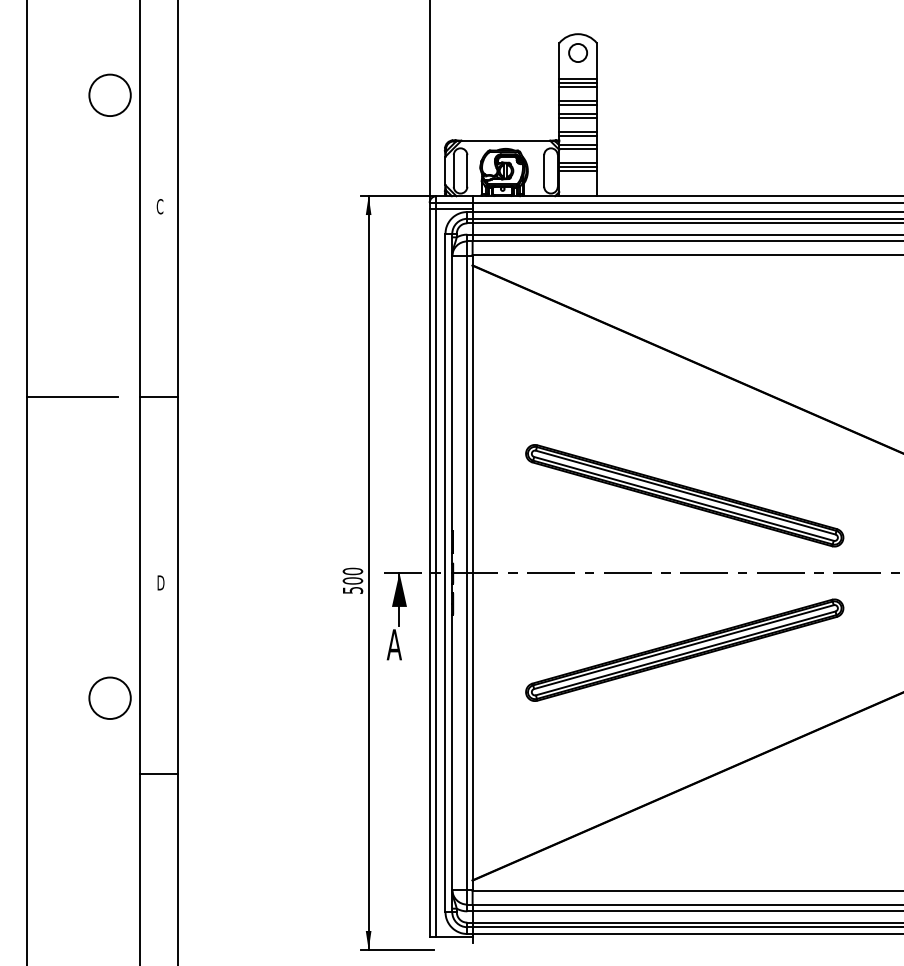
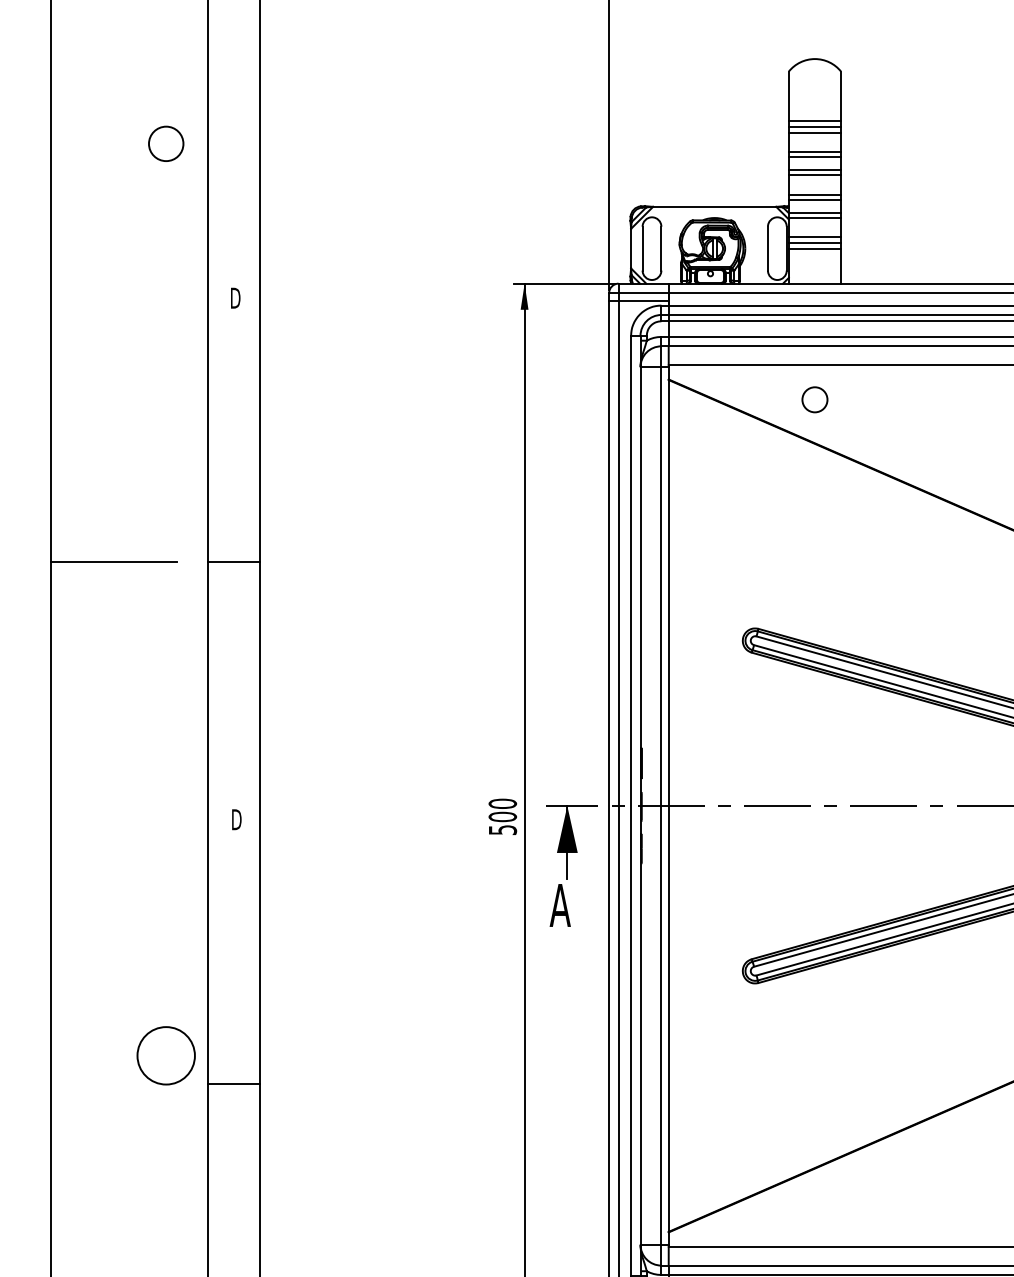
circle: (577, 52) -> (814, 399), moved
circle: (109, 95) -> (165, 144), size x0.6
text: (159, 206) -> (234, 297), C -> D
circle: (109, 697) -> (165, 1054), moved

